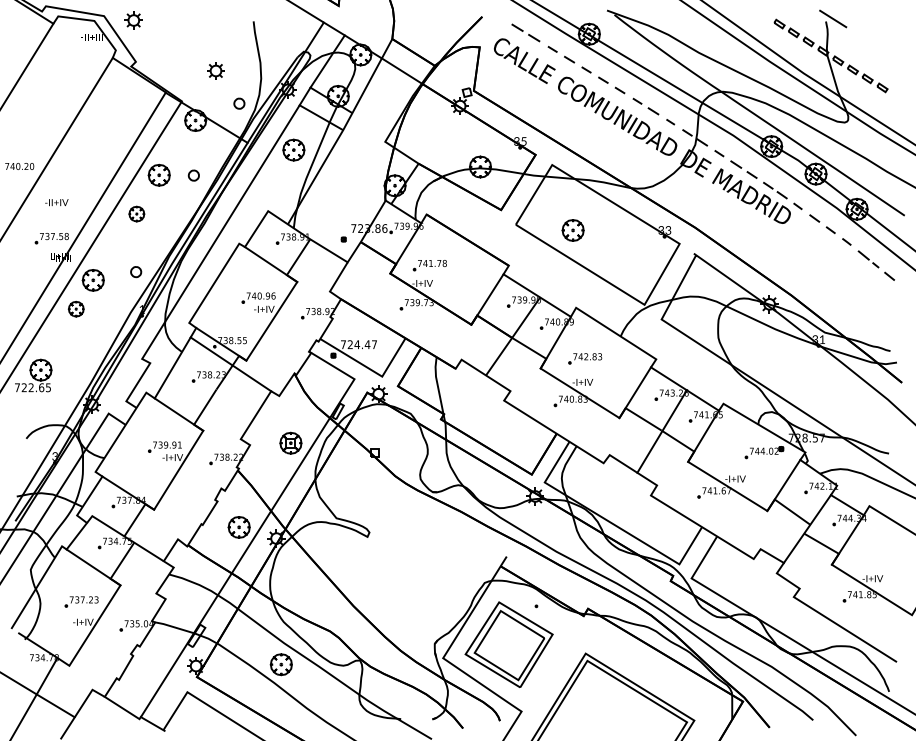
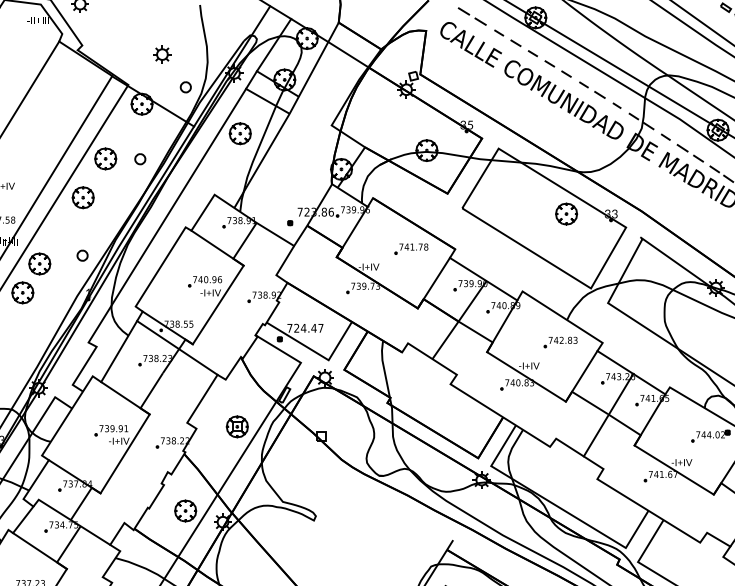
part: (136, 213) -> (82, 197), size x1.43
part: (572, 230) -> (565, 214), moved
part: (429, 265) -> (410, 249), moved
part: (75, 308) -> (21, 292), size x1.43
part: (585, 358) -> (560, 342), moved

